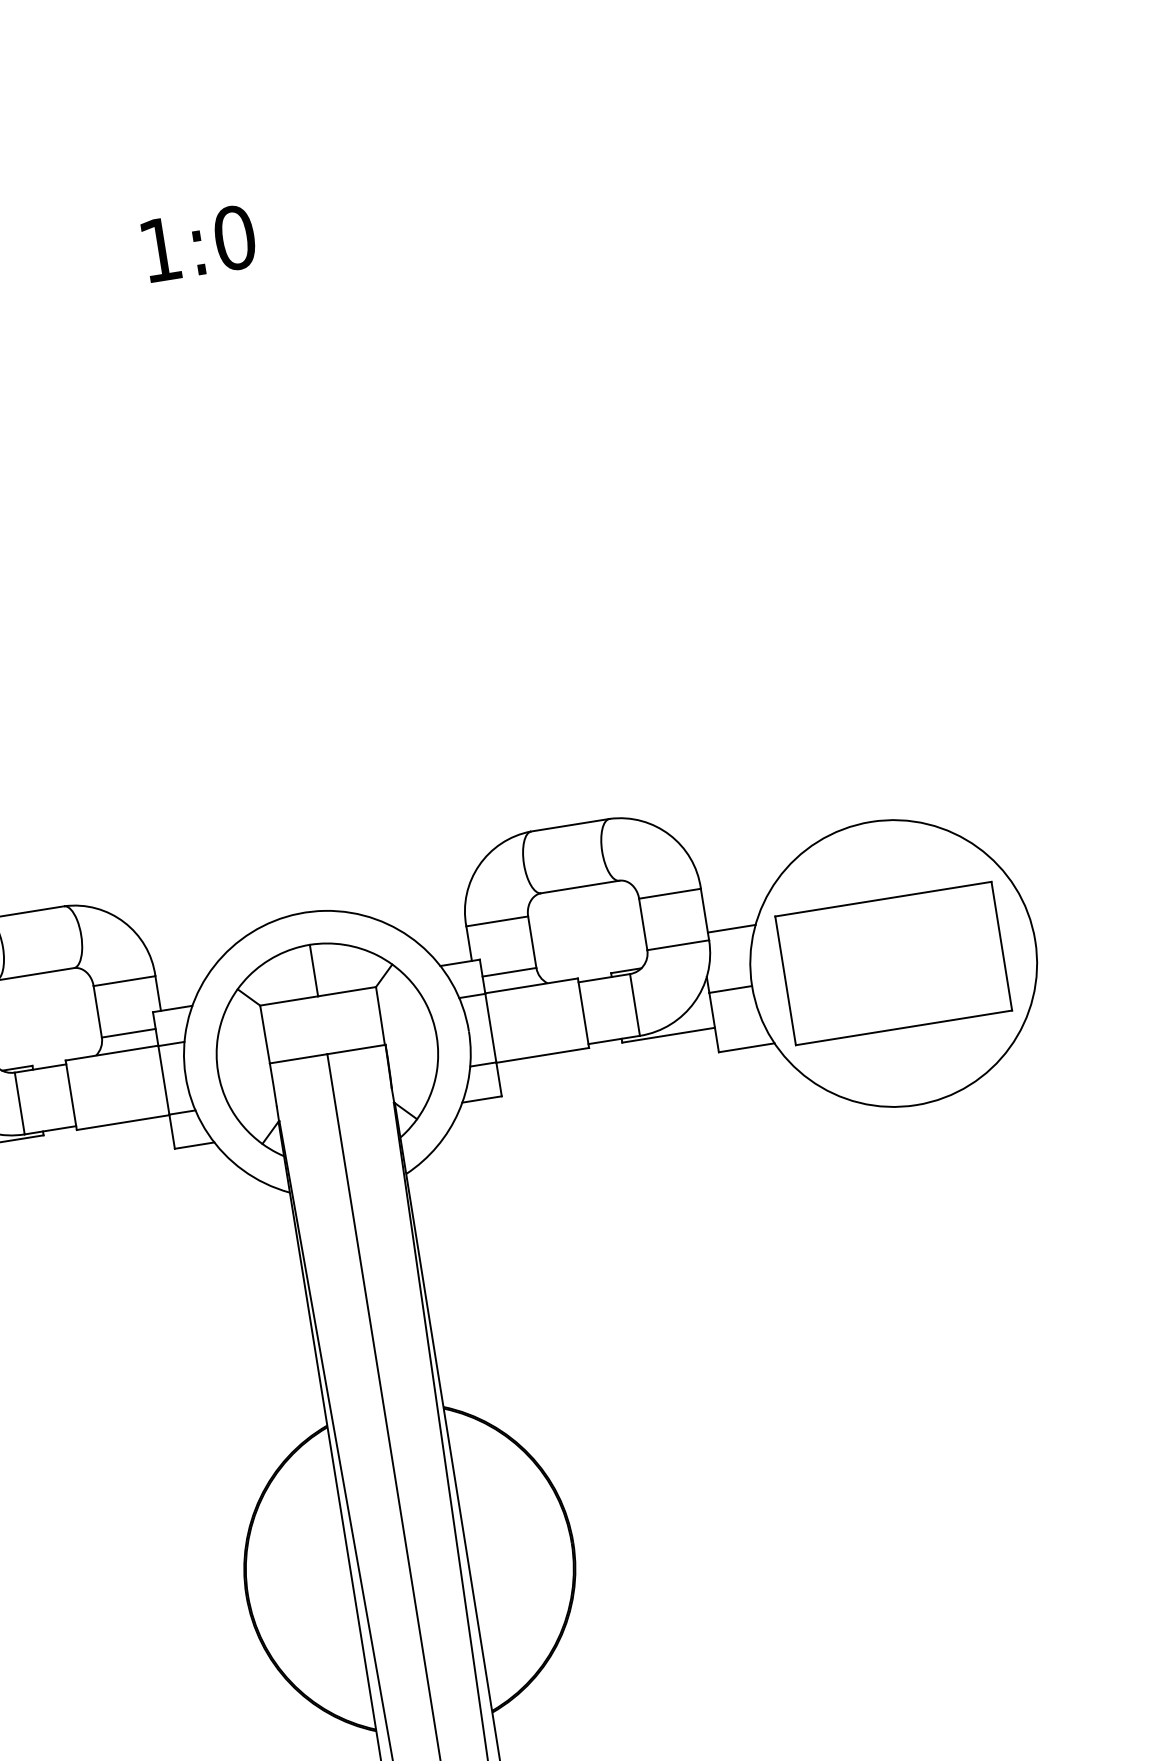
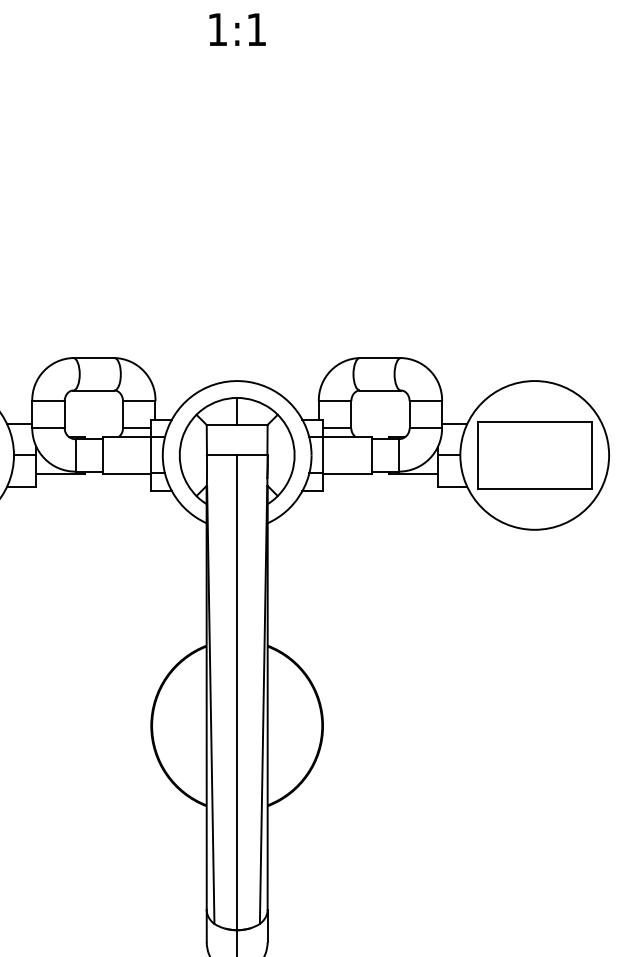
text: (234, 237) -> (256, 29), 1:0 -> 1:1

